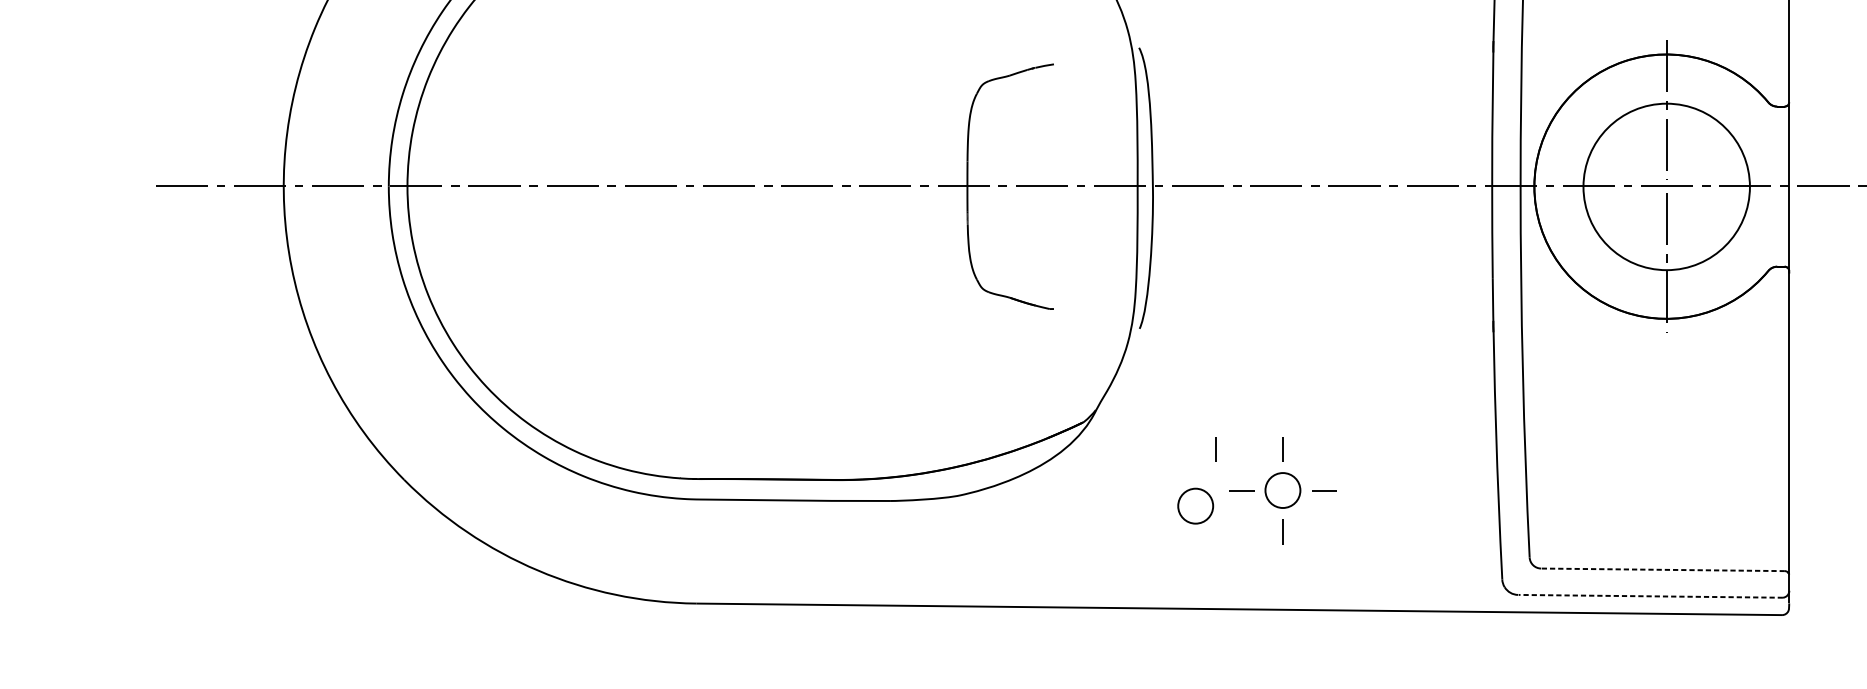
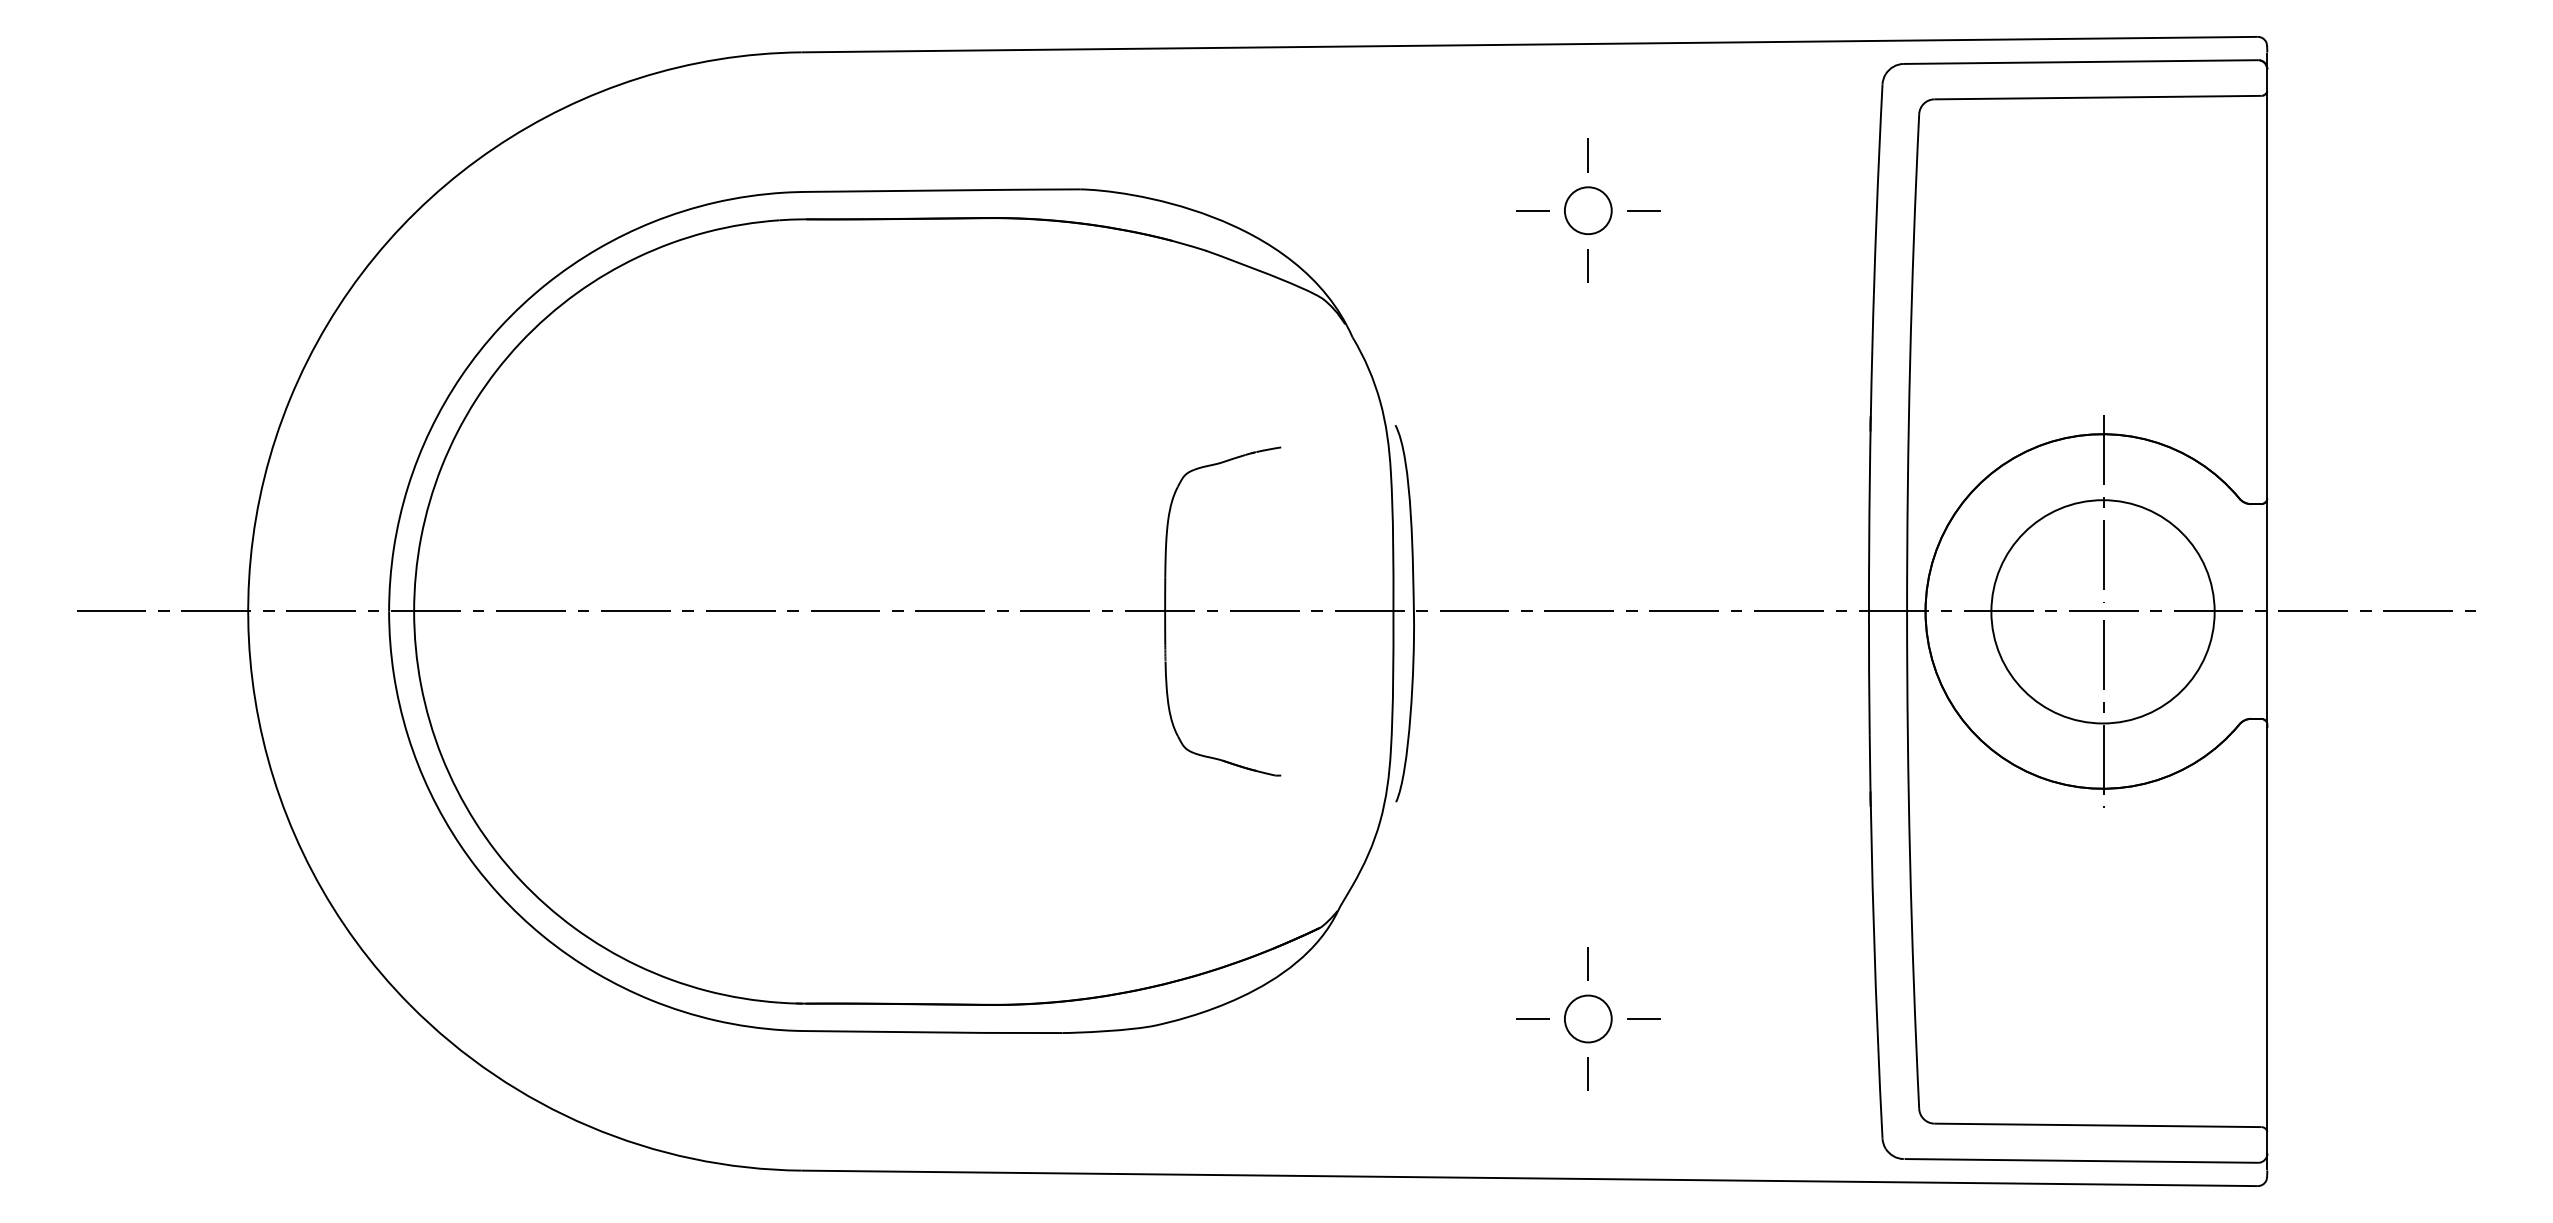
line: (1215, 449) -> (1497, 963), removed
part: (1195, 505) -> (1471, 1039), removed
line: (1662, 569) -> (2097, 1125), dashed -> solid
line: (1650, 596) -> (2081, 1160), dashed -> solid

